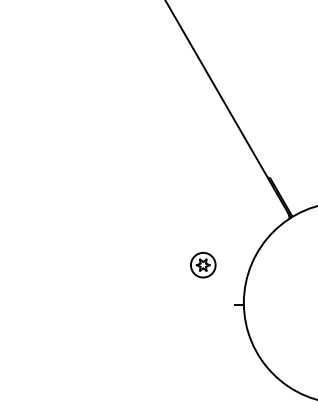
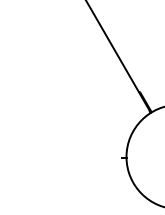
part: (203, 265) -> (105, 137), removed

